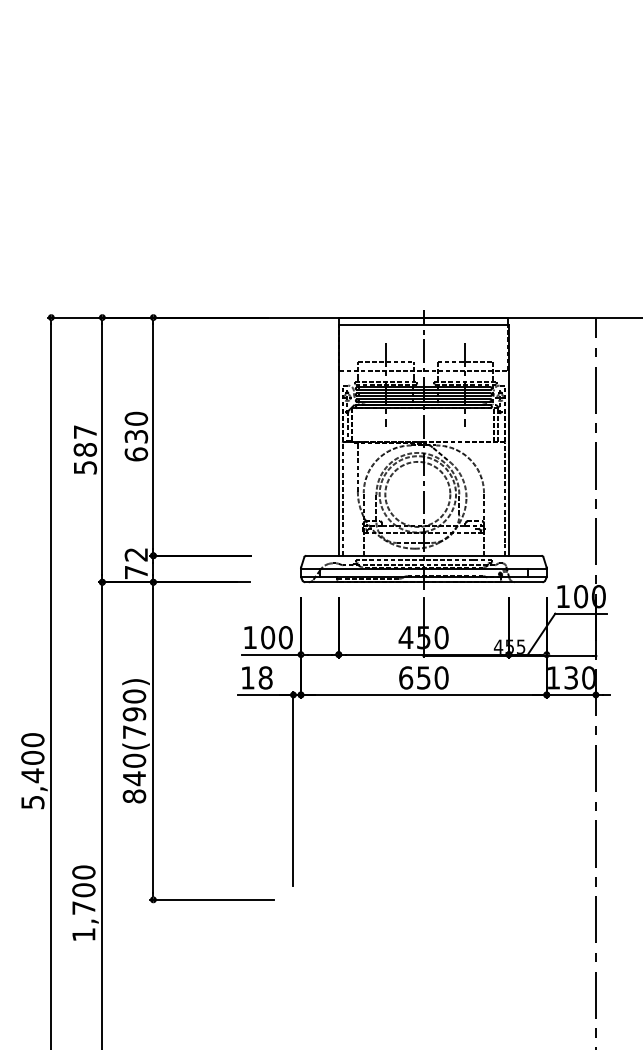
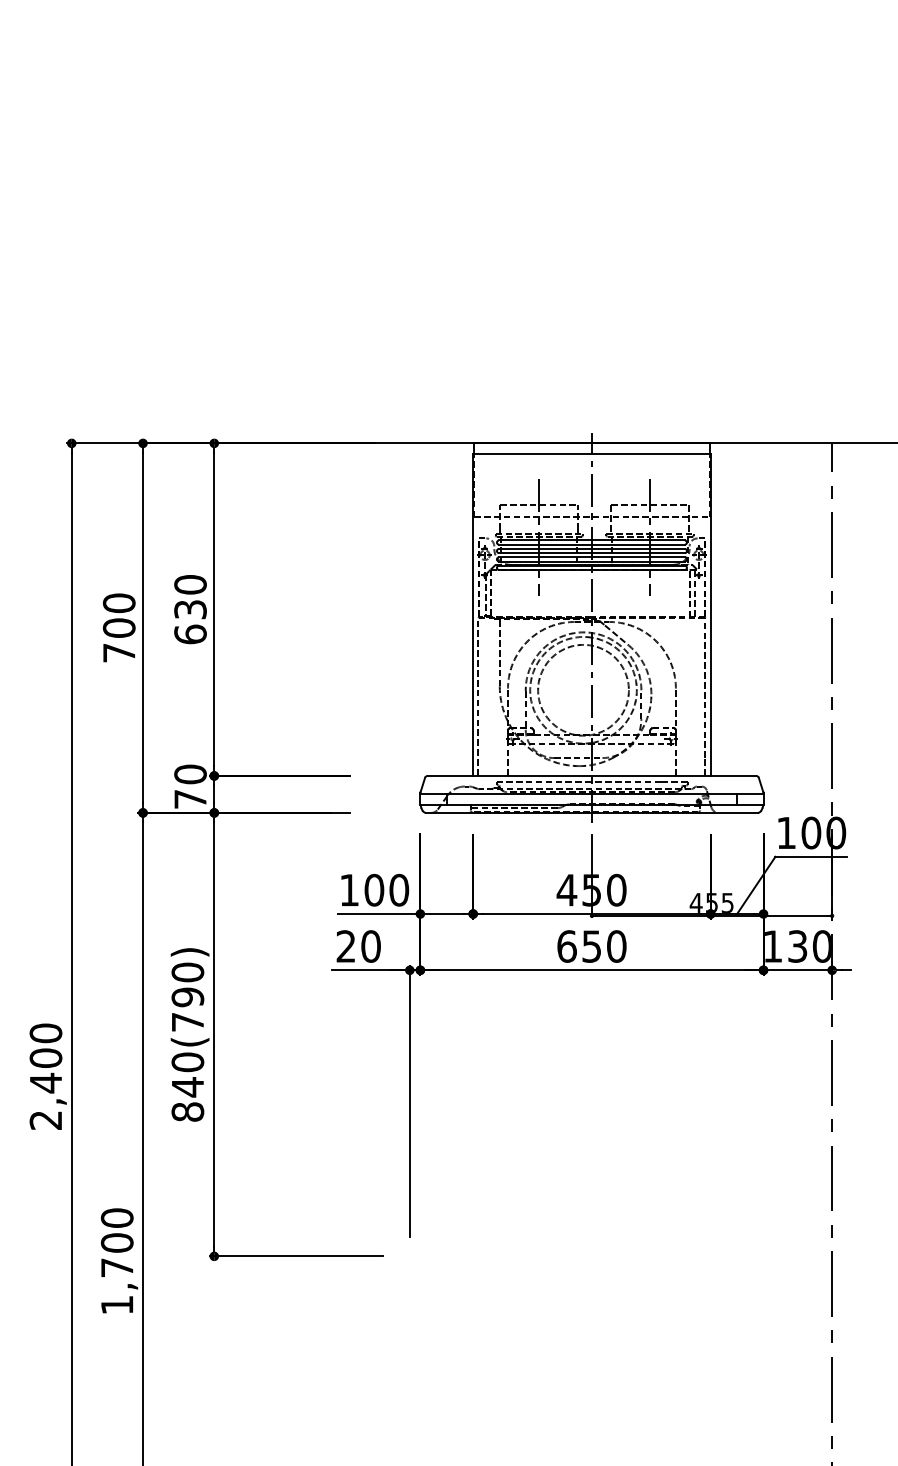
text: (84, 449) -> (118, 627), 587 -> 700
text: (136, 554) -> (190, 774), 72 -> 70
text: (256, 677) -> (358, 946), 18 -> 20
text: (32, 802) -> (45, 1120), 5,400 -> 2,400

